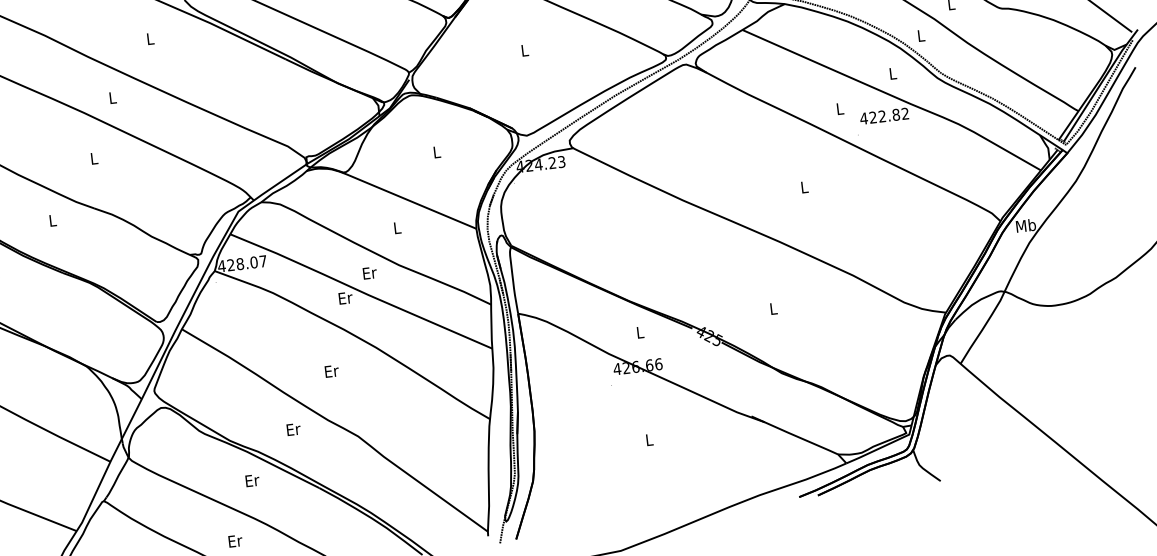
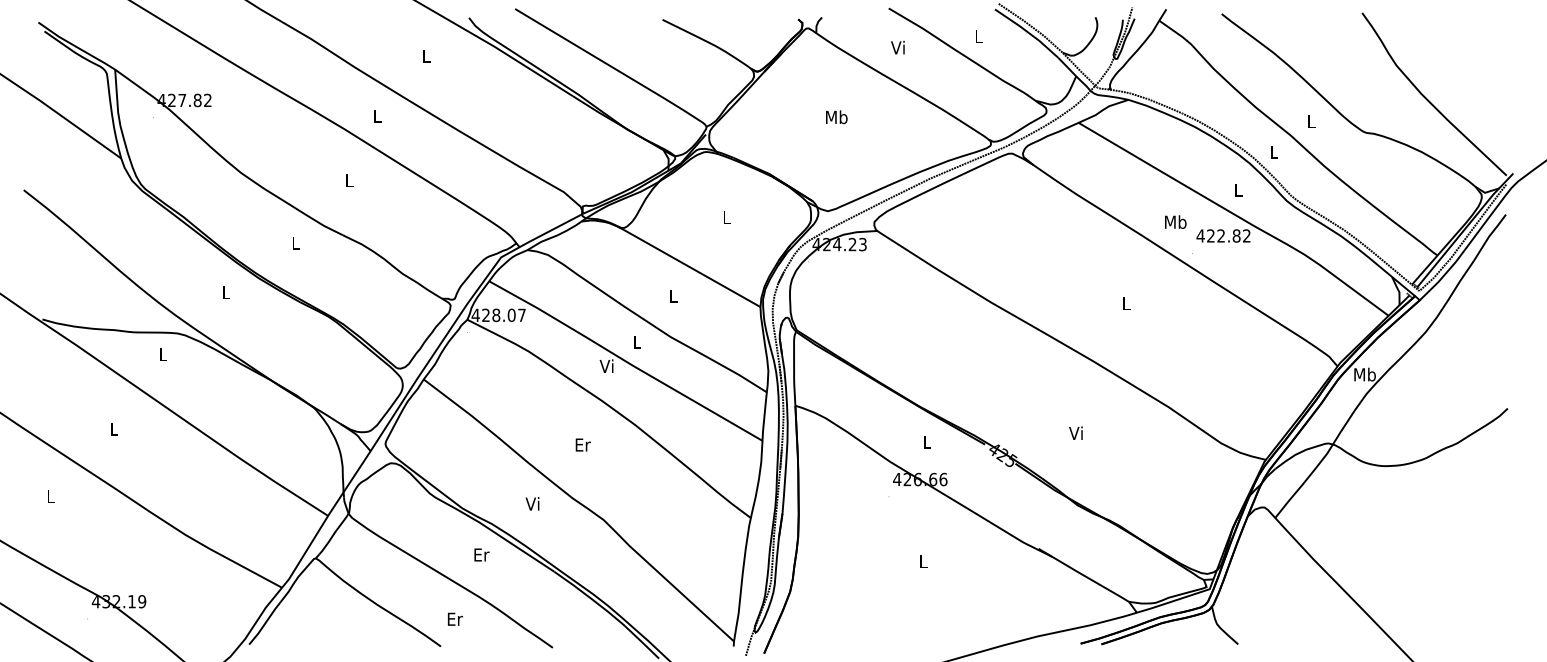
text: (524, 50) -> (836, 117), L -> Mb
text: (839, 108) -> (1175, 221), L -> Mb
text: (369, 272) -> (637, 341), Er -> L
text: (345, 297) -> (607, 365), Er -> Vi
text: (772, 308) -> (1075, 432), L -> Vi
text: (293, 429) -> (533, 503), Er -> Vi

